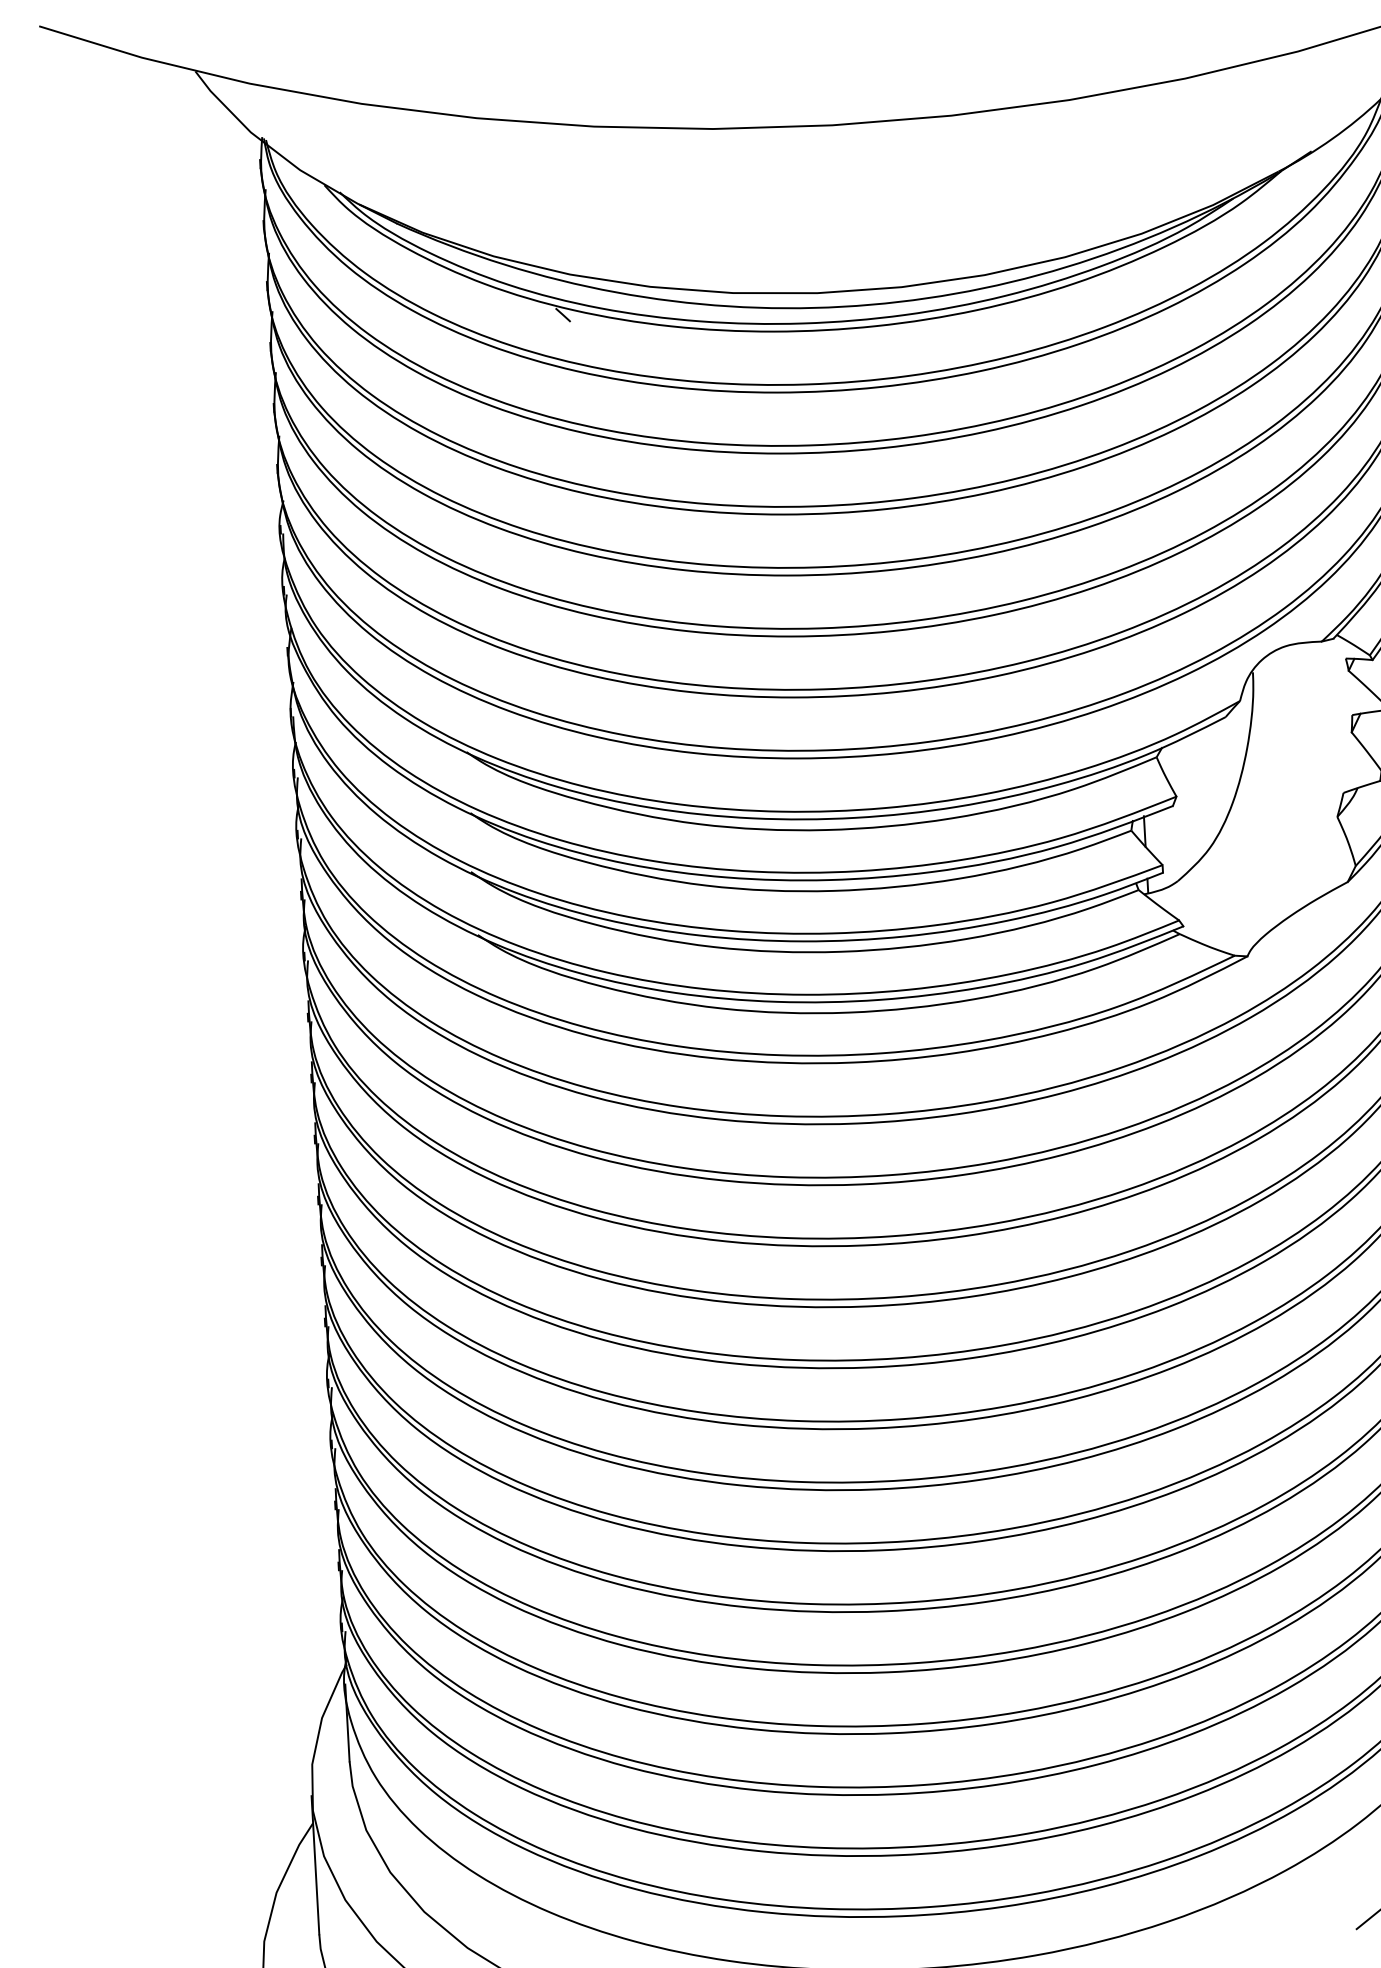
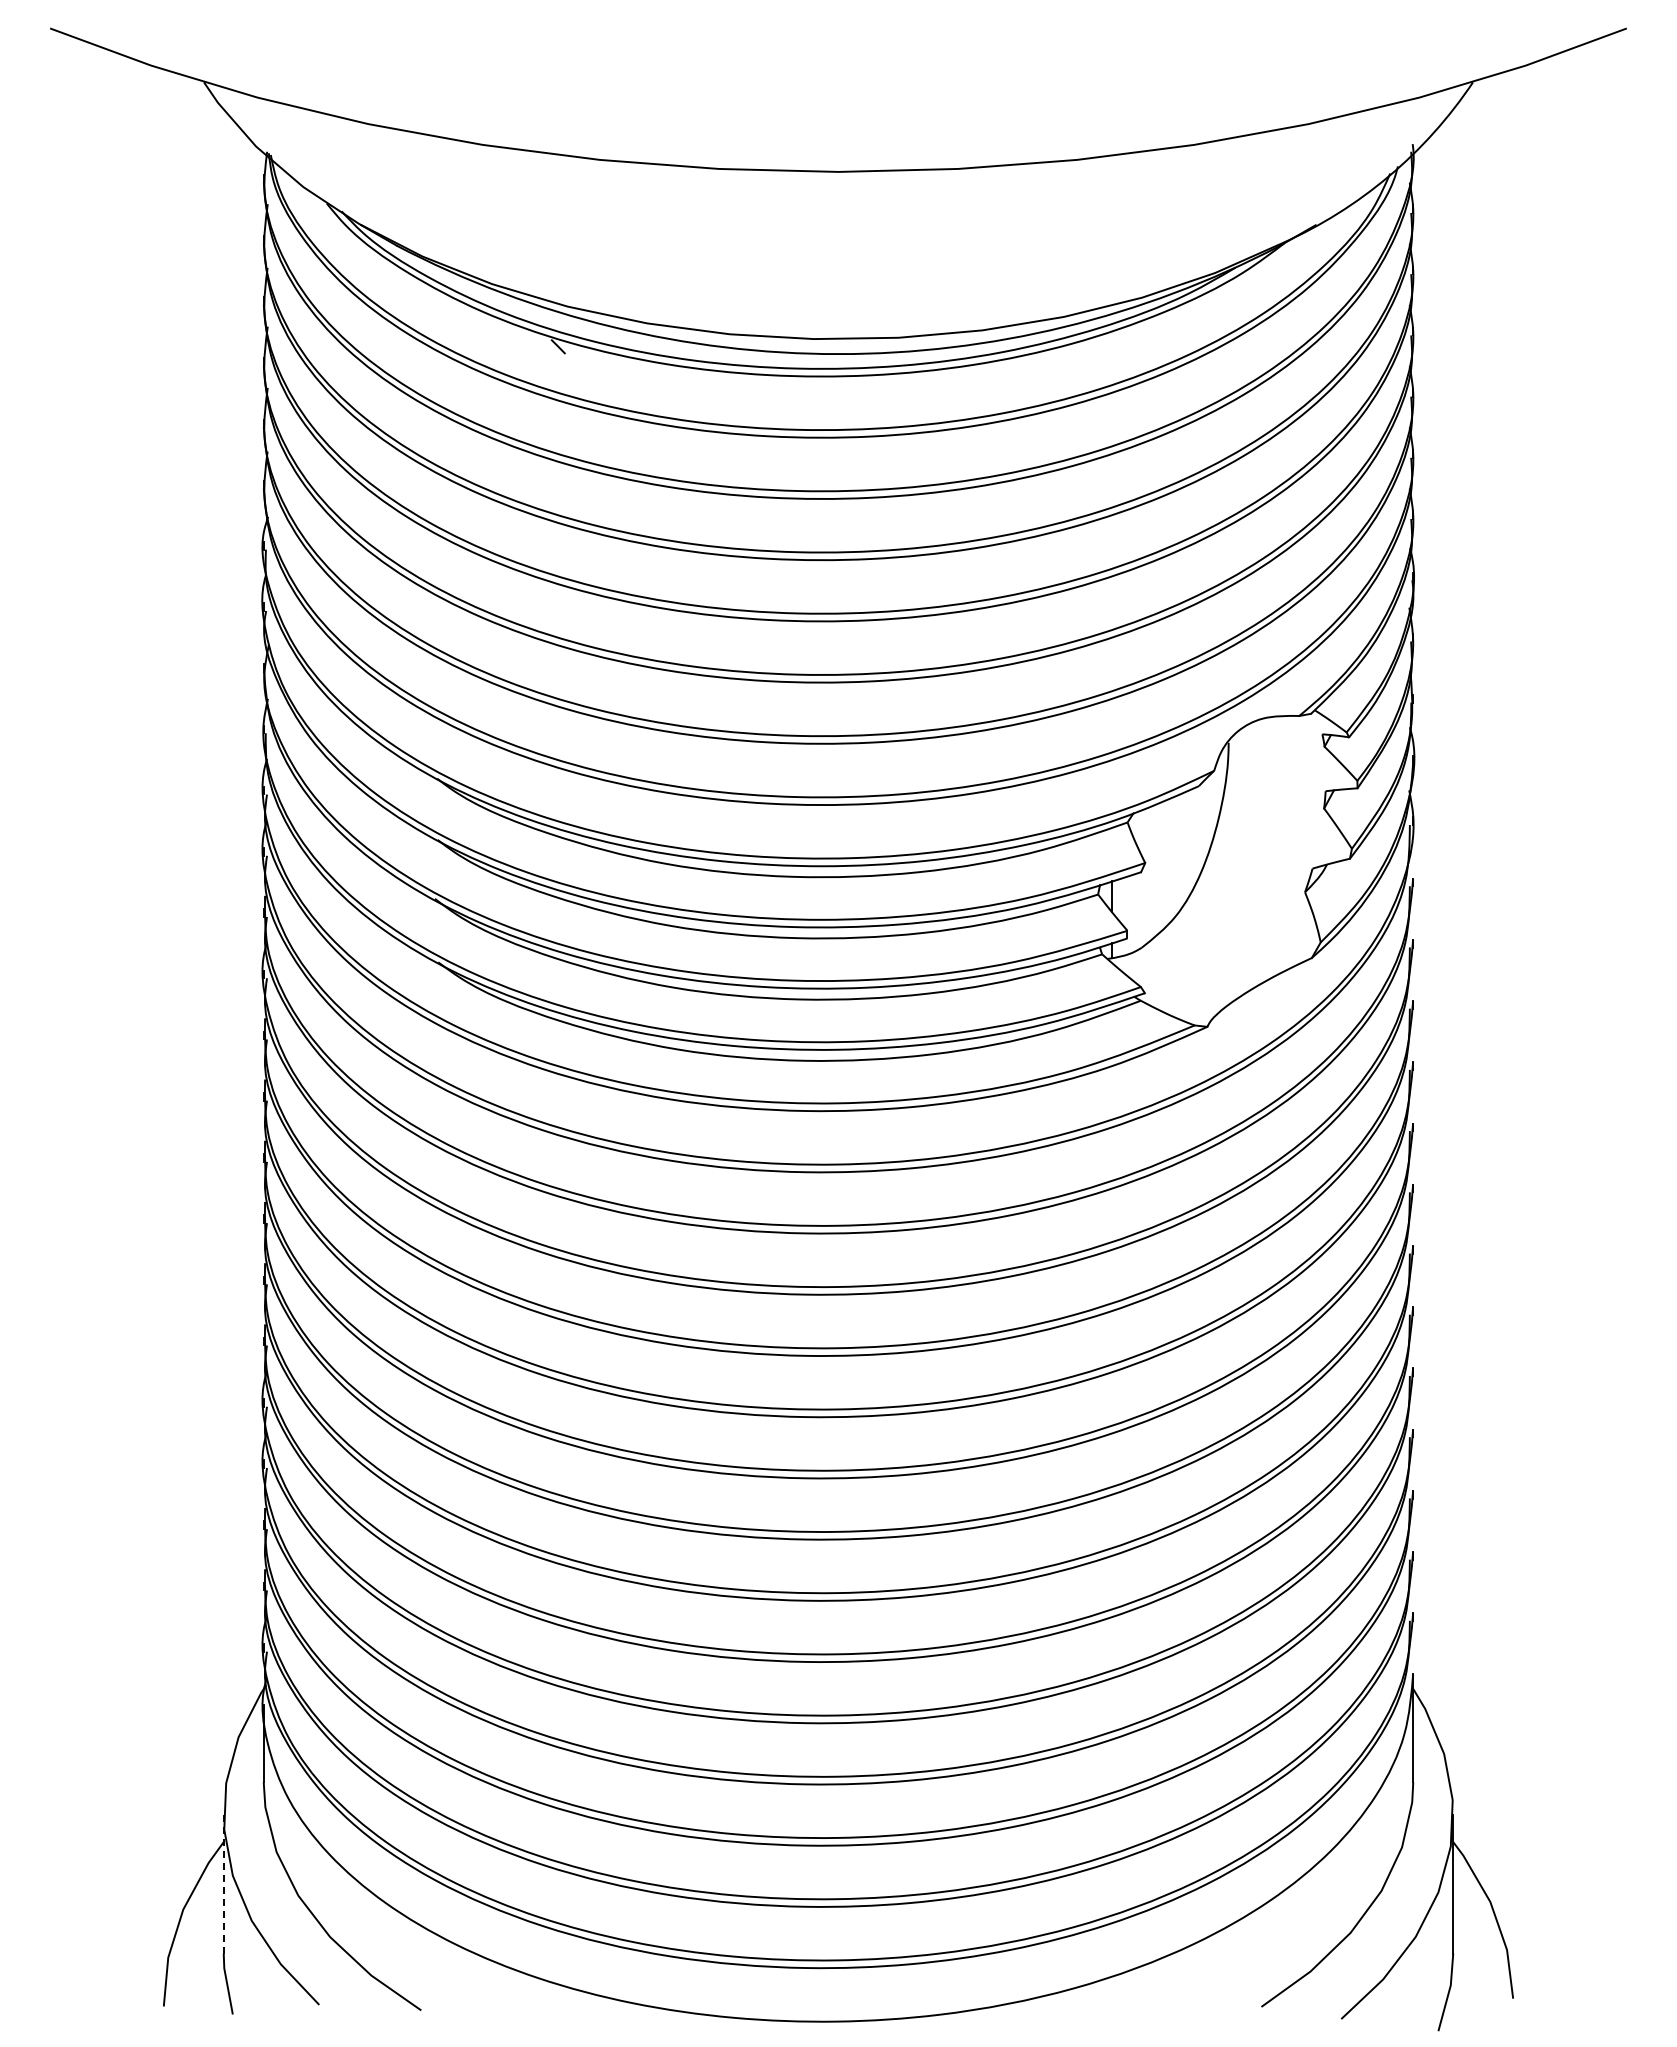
line: (315, 1865) -> (223, 1884), solid -> dashed

